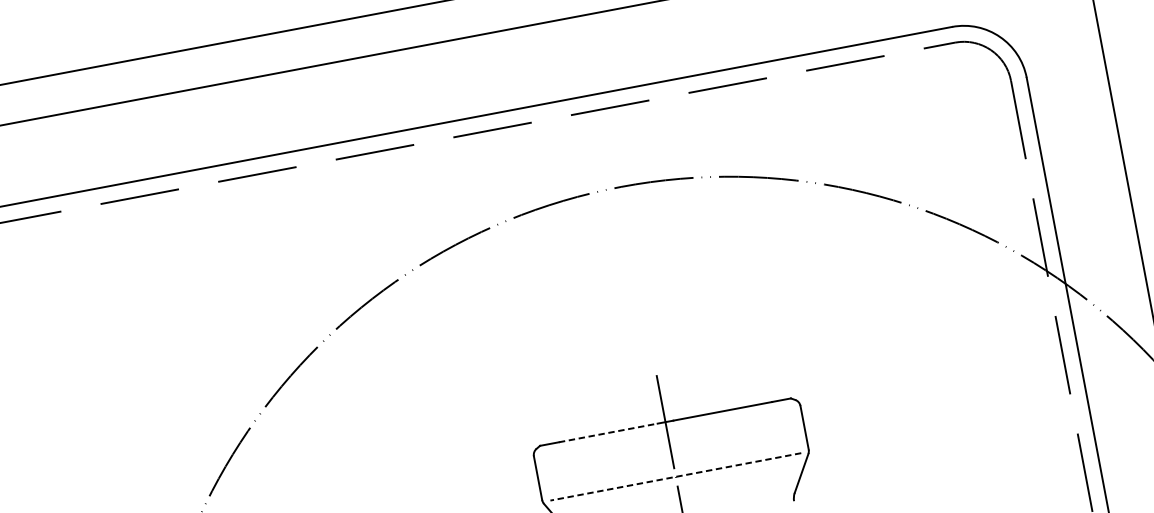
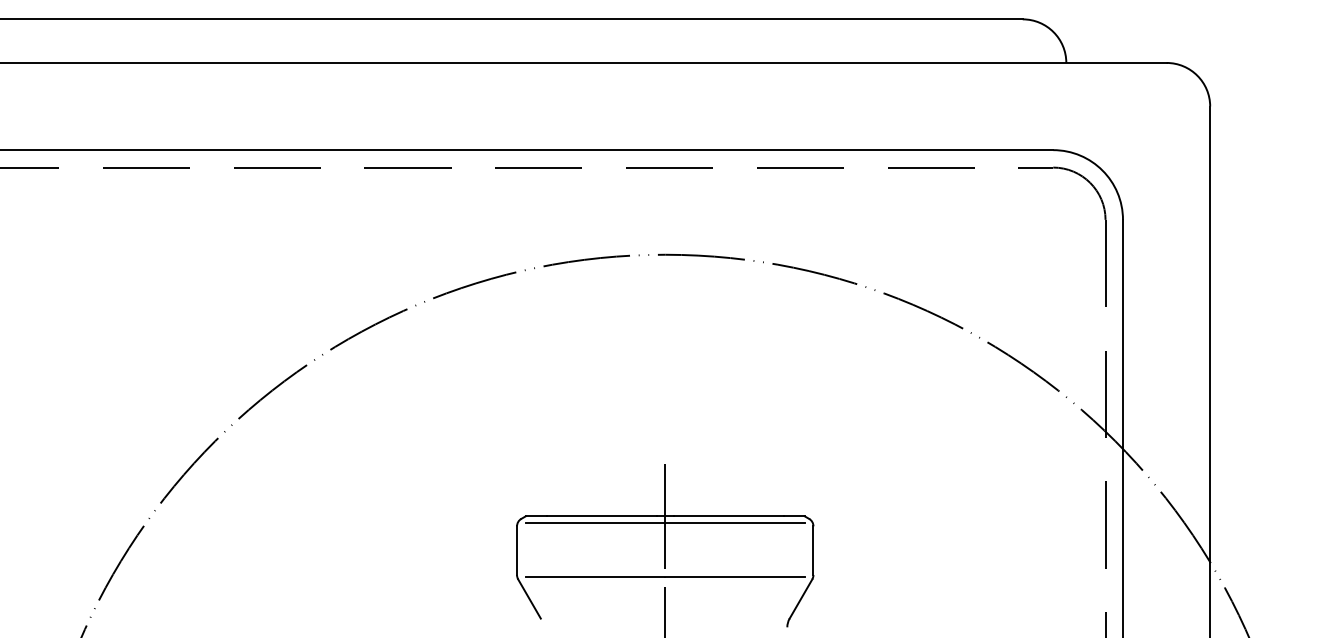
line: (665, 427) -> (664, 522), added
line: (608, 433) -> (601, 516), dashed -> solid
line: (676, 477) -> (665, 577), dashed -> solid

